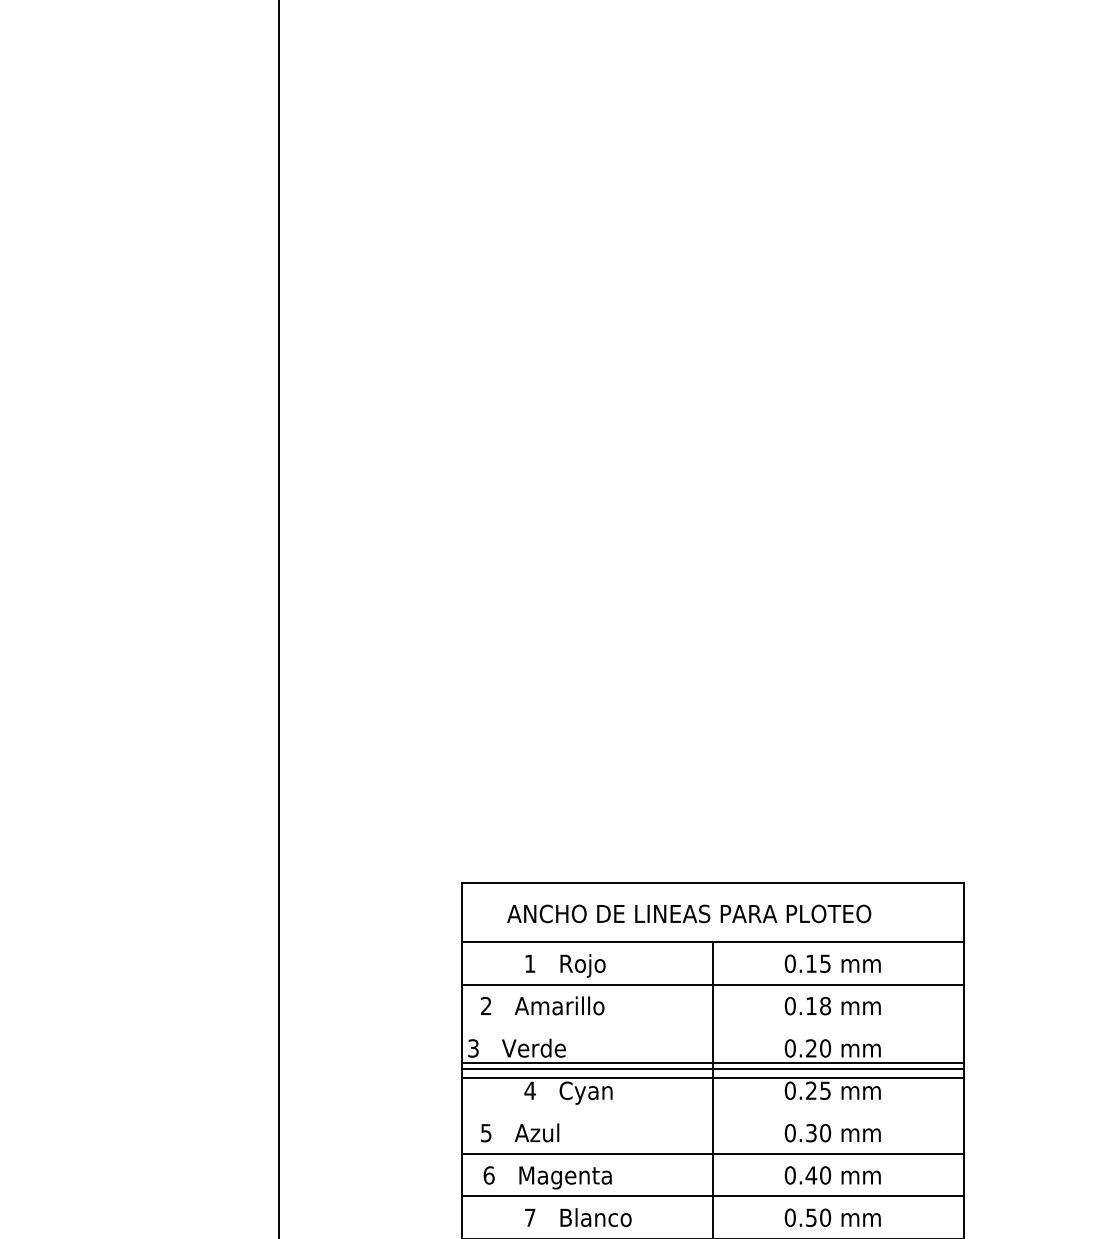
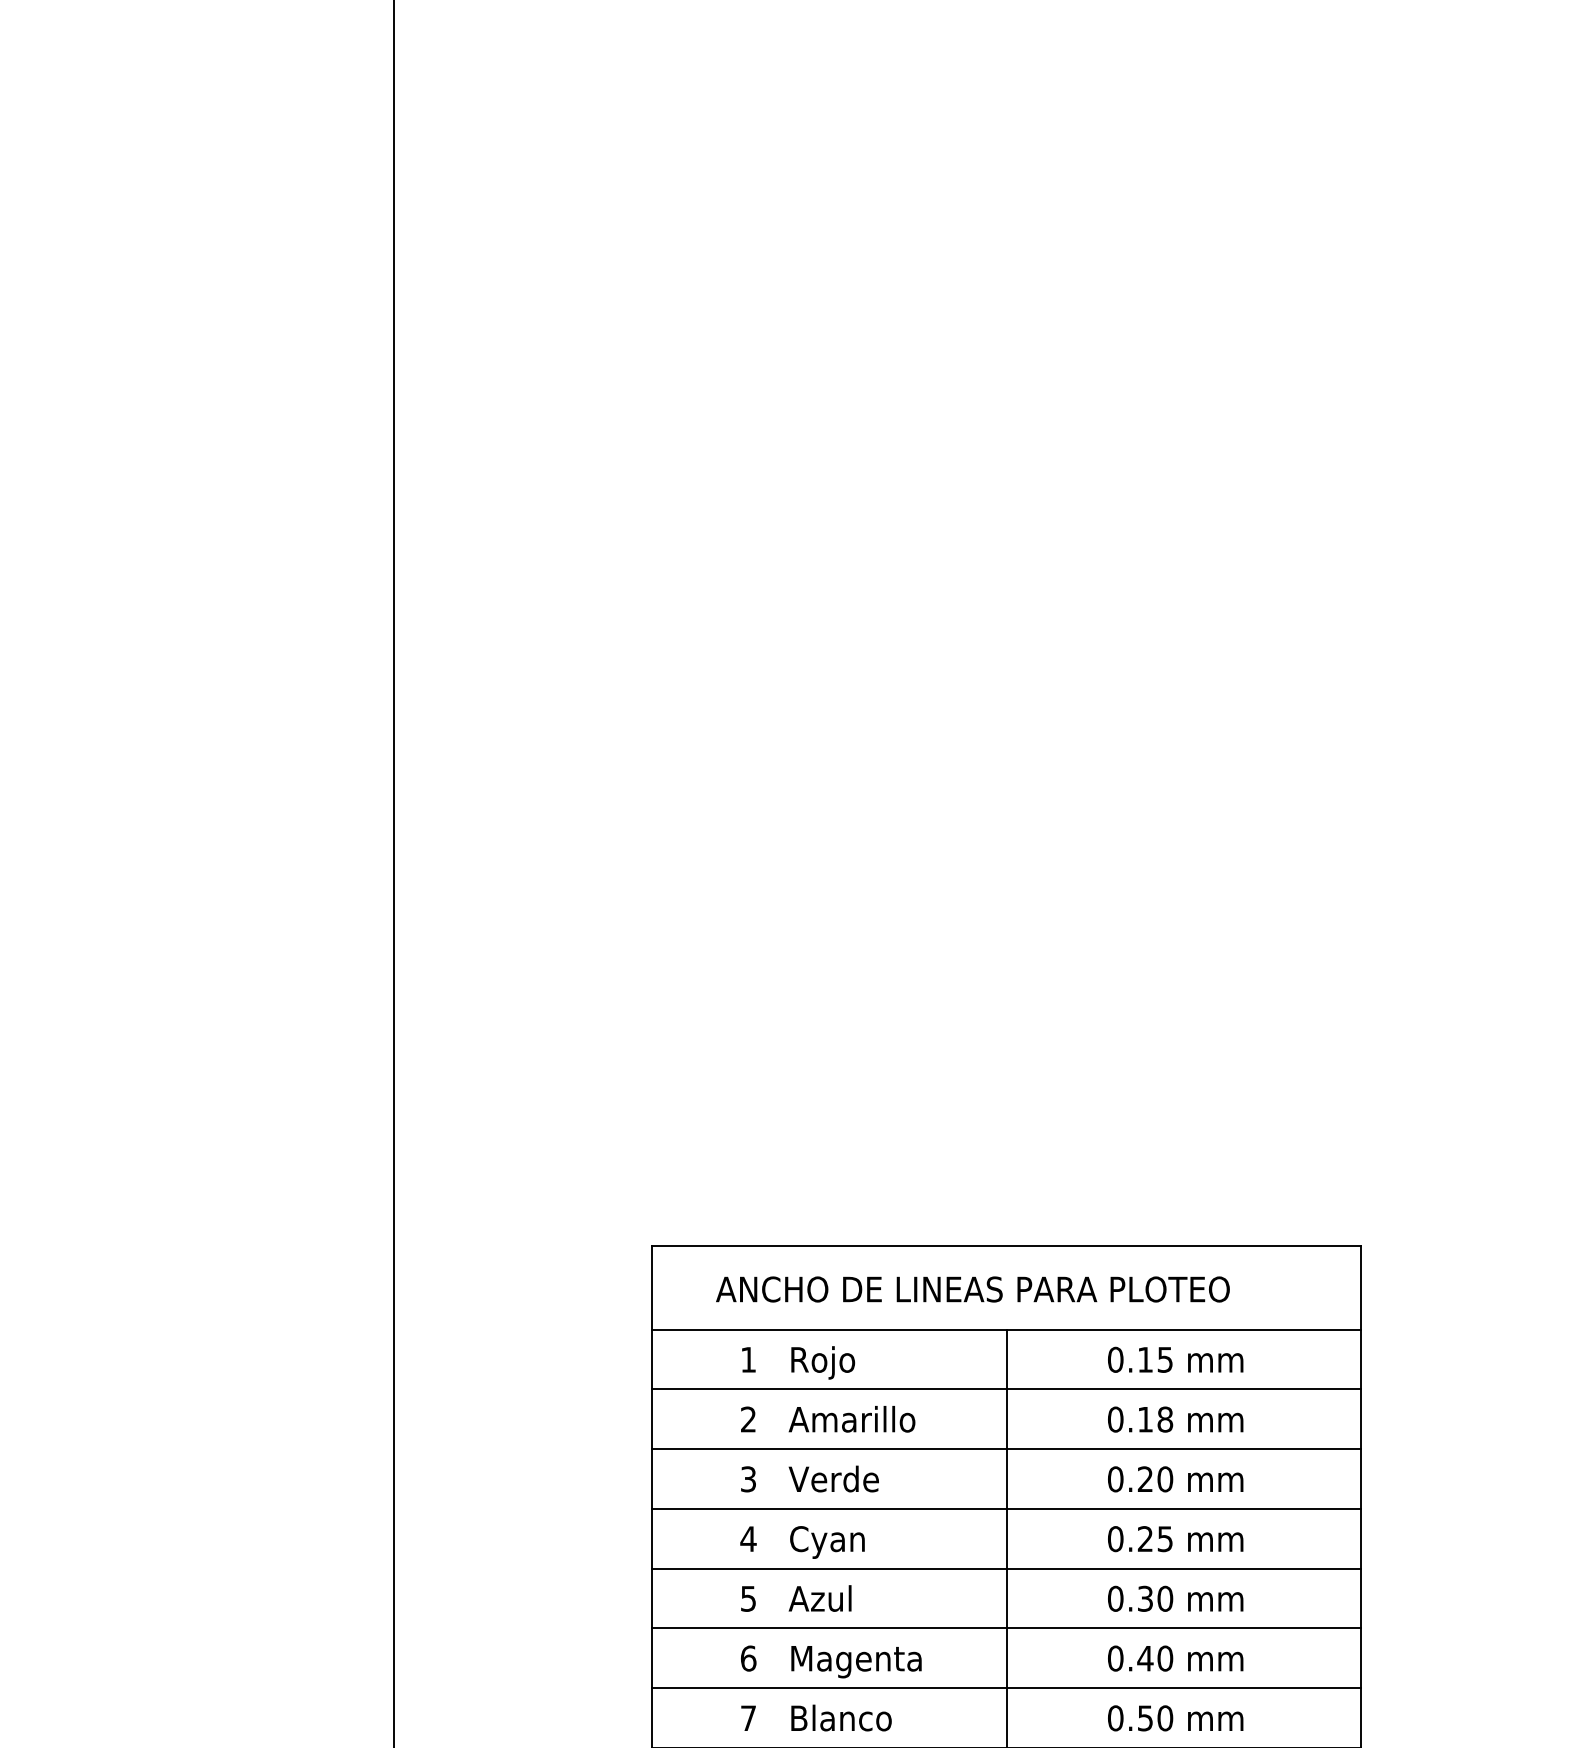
text: (542, 1006) -> (828, 1419), moved
text: (516, 1047) -> (809, 1478), moved
line: (712, 1063) -> (1006, 1449), moved
line: (712, 1077) -> (1006, 1568), moved
text: (520, 1132) -> (796, 1598), moved
text: (547, 1177) -> (831, 1661), moved

